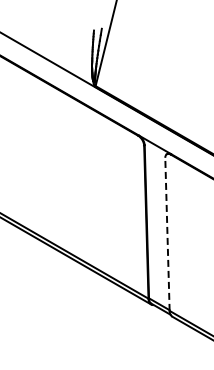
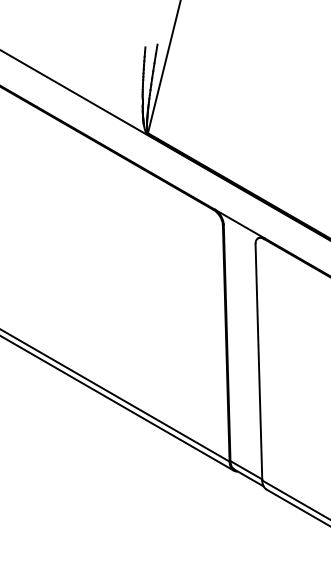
line: (167, 234) -> (258, 362), dashed -> solid

